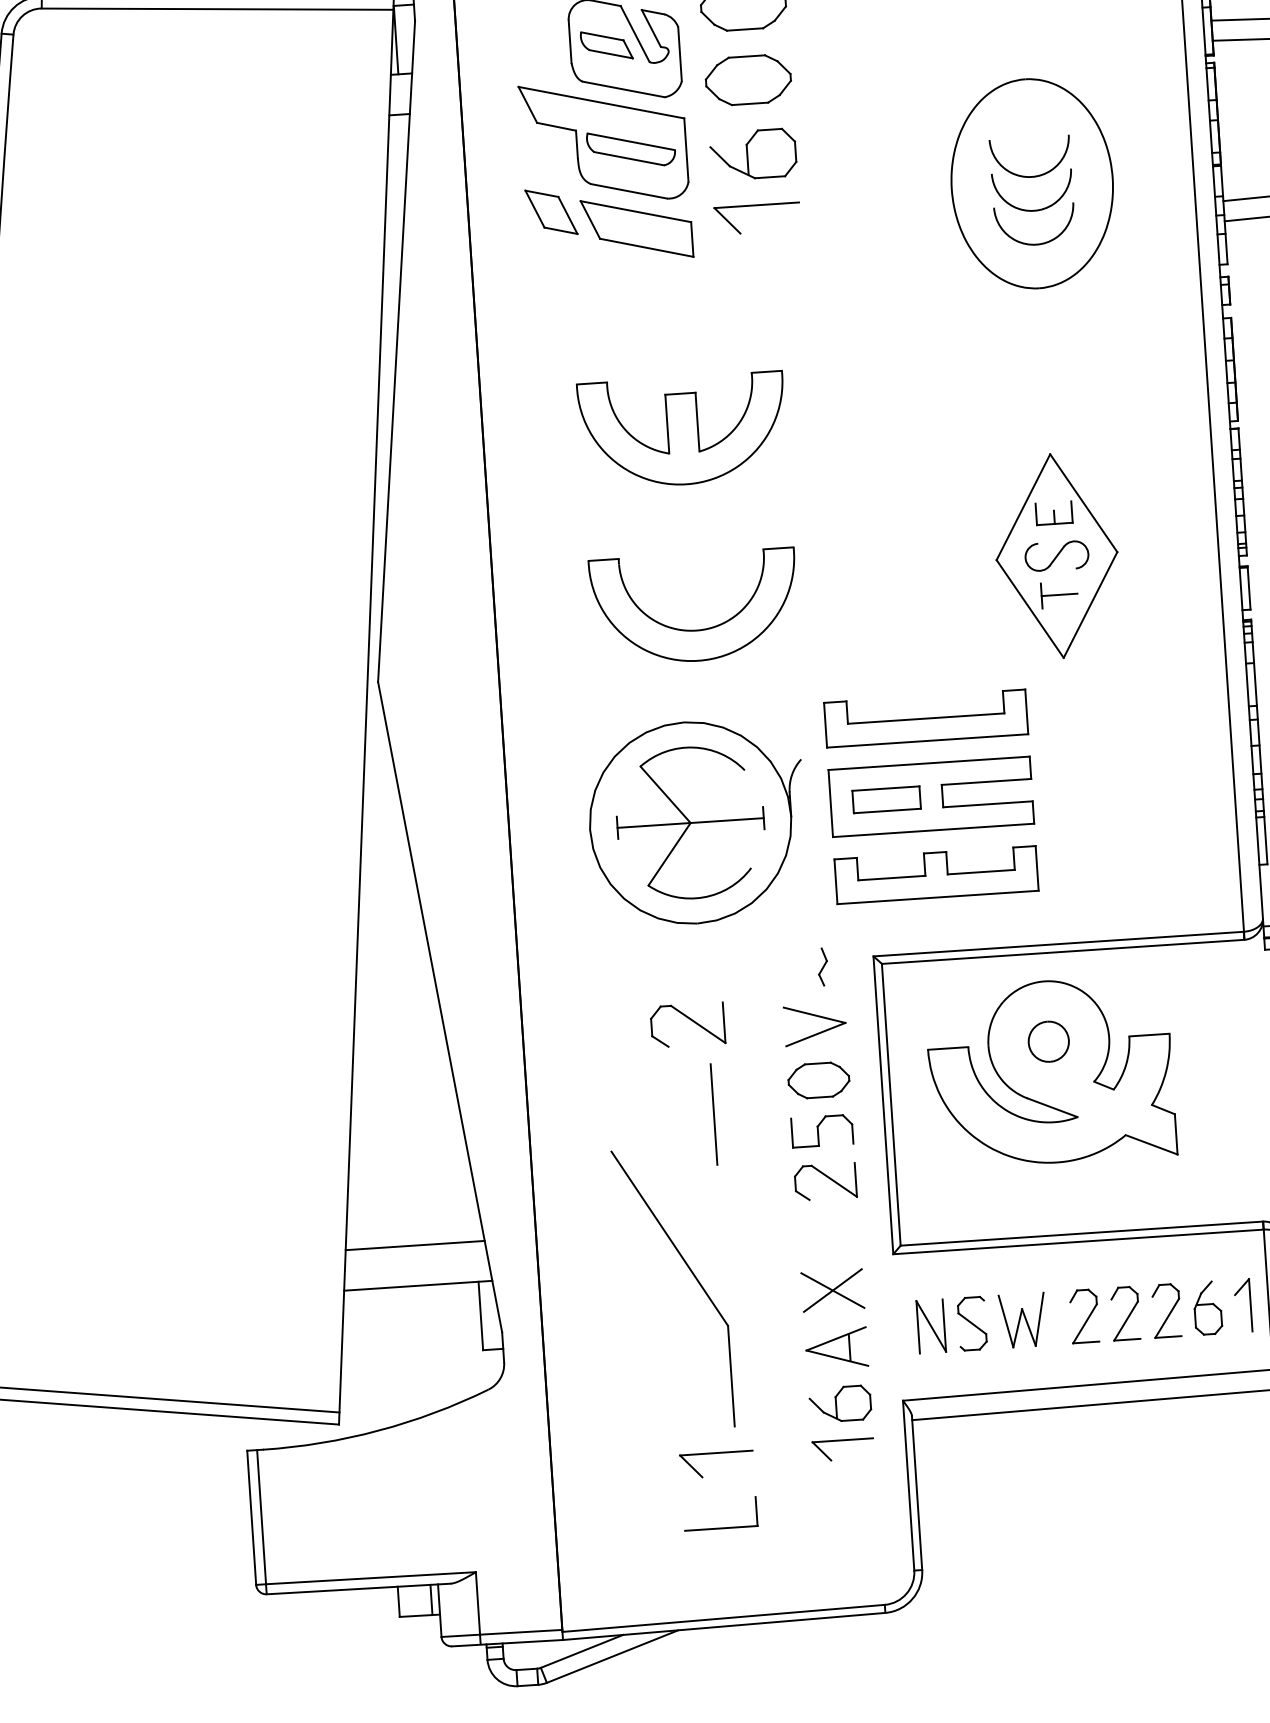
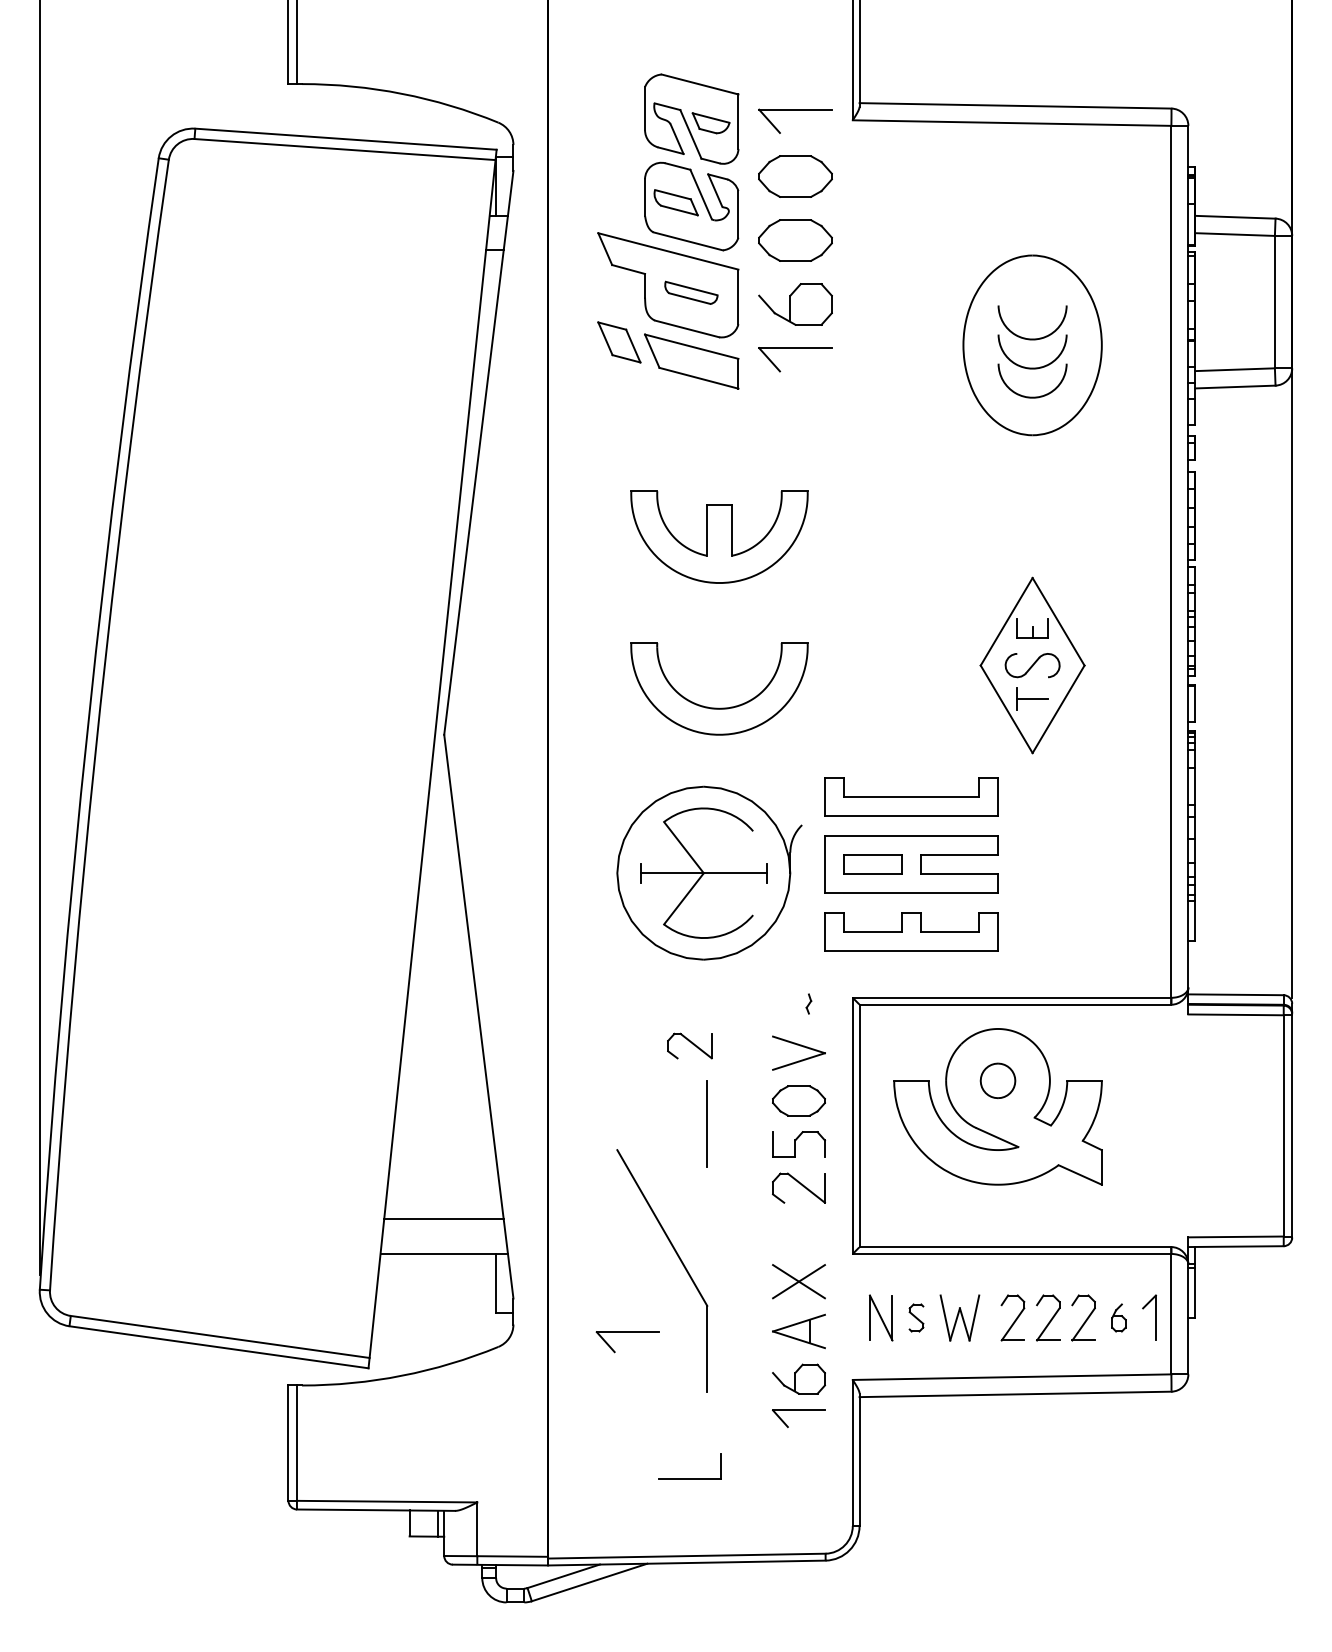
part: (631, 148) -> (691, 292), size x0.7
part: (822, 966) -> (808, 1003), size x0.6
part: (687, 1024) -> (689, 1045), size x0.7
part: (1207, 1307) -> (1118, 1317), size x0.6
part: (972, 1323) -> (916, 1317), size x0.6
part: (715, 1453) -> (627, 1332), moved

